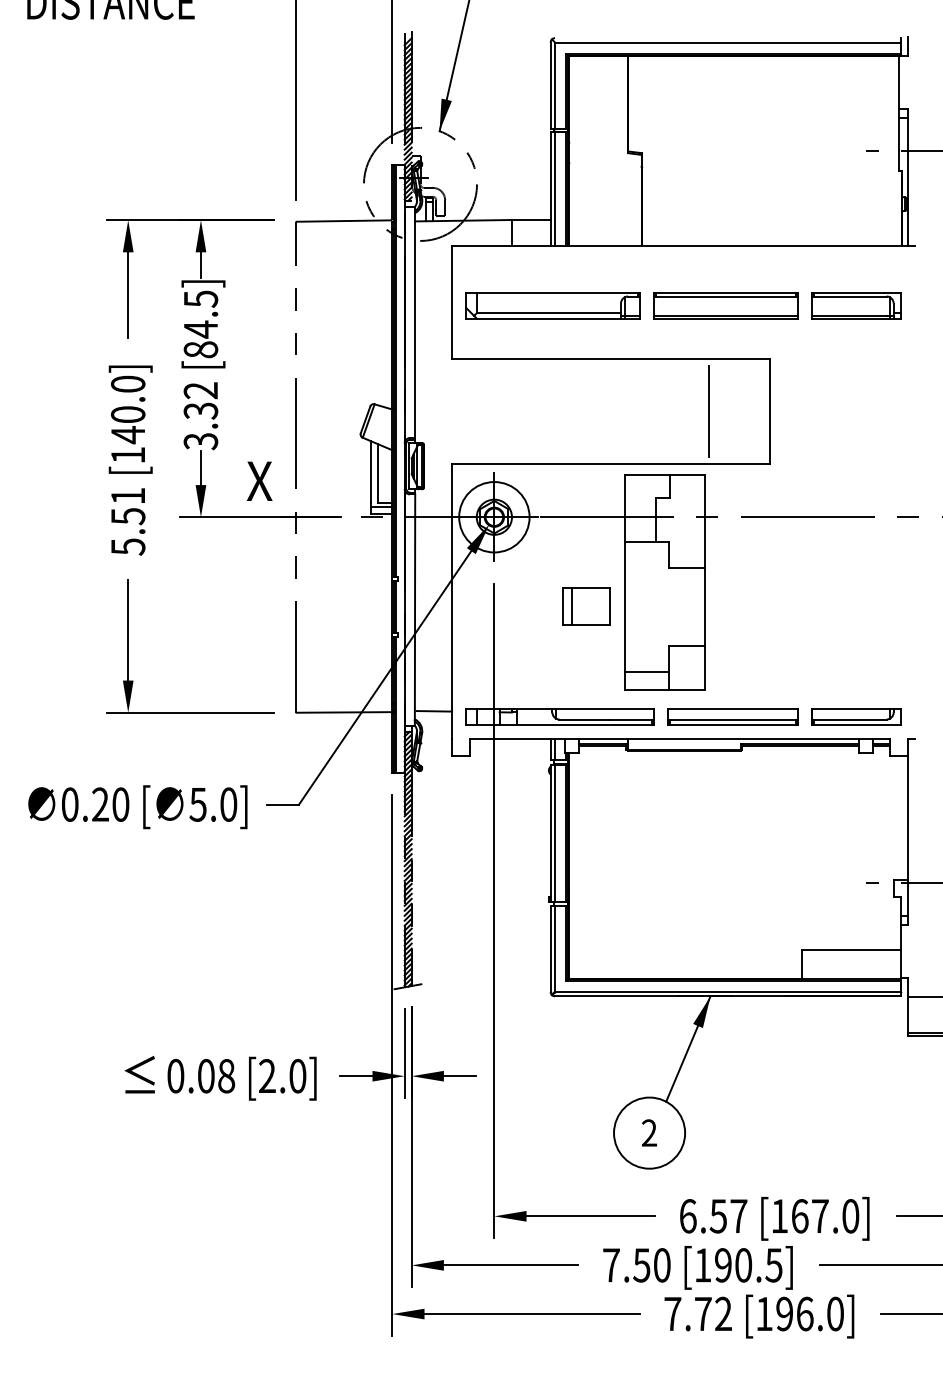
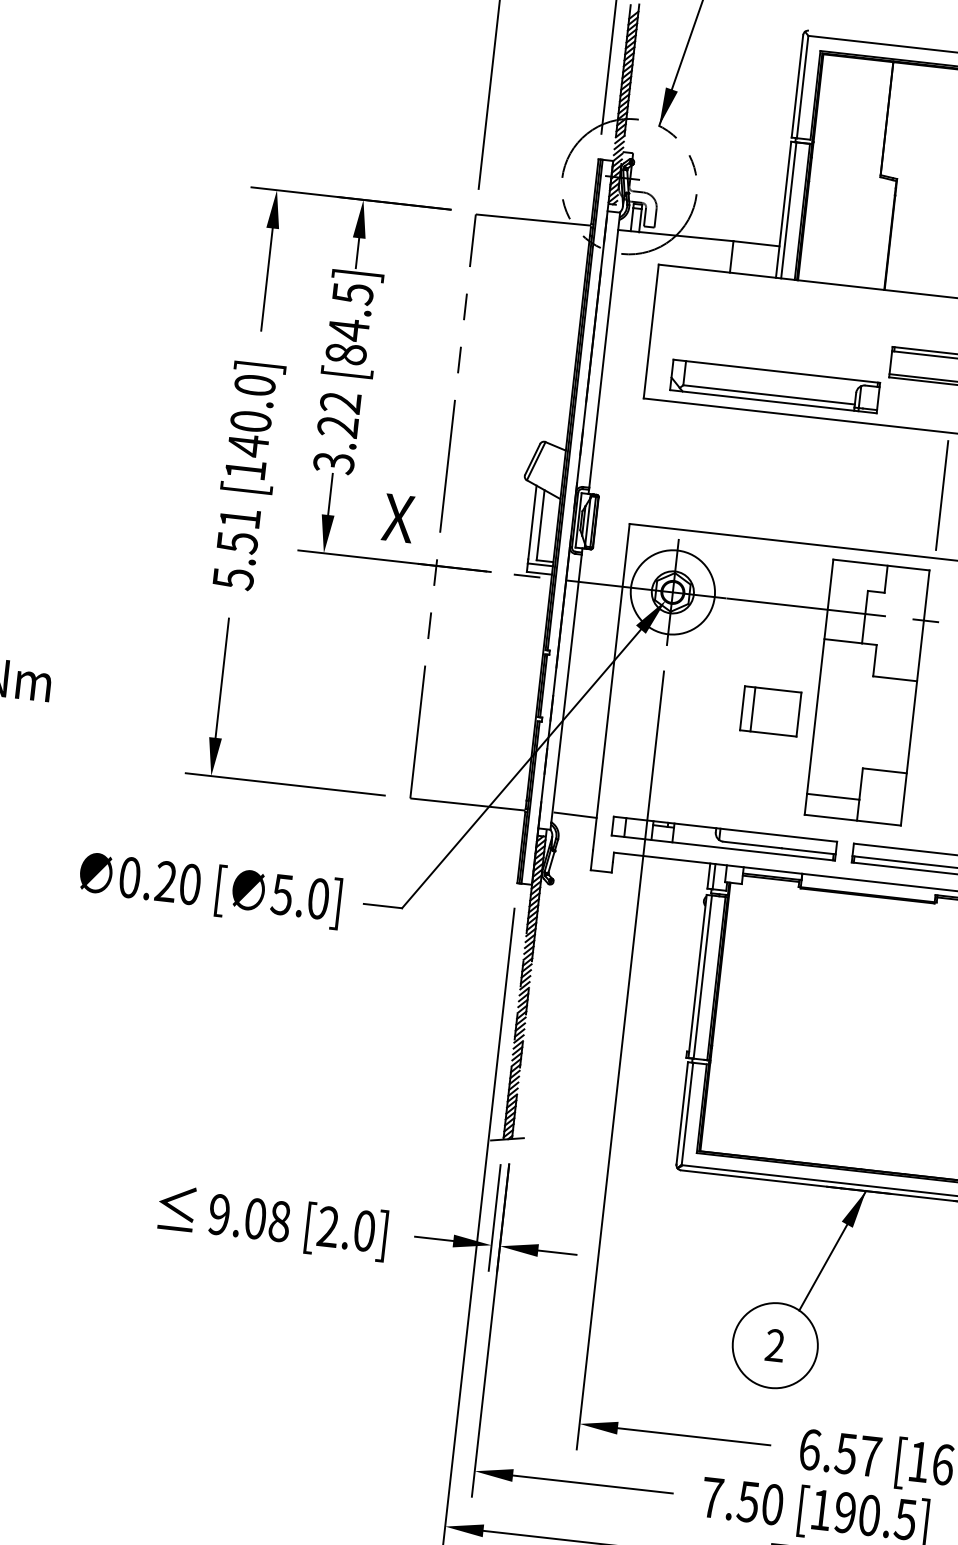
part: (552, 305) -> (774, 386), moved
text: (201, 410) -> (338, 426), 3.32 -> 3.22
text: (175, 1076) -> (218, 1215), 0.08 -> 9.08

